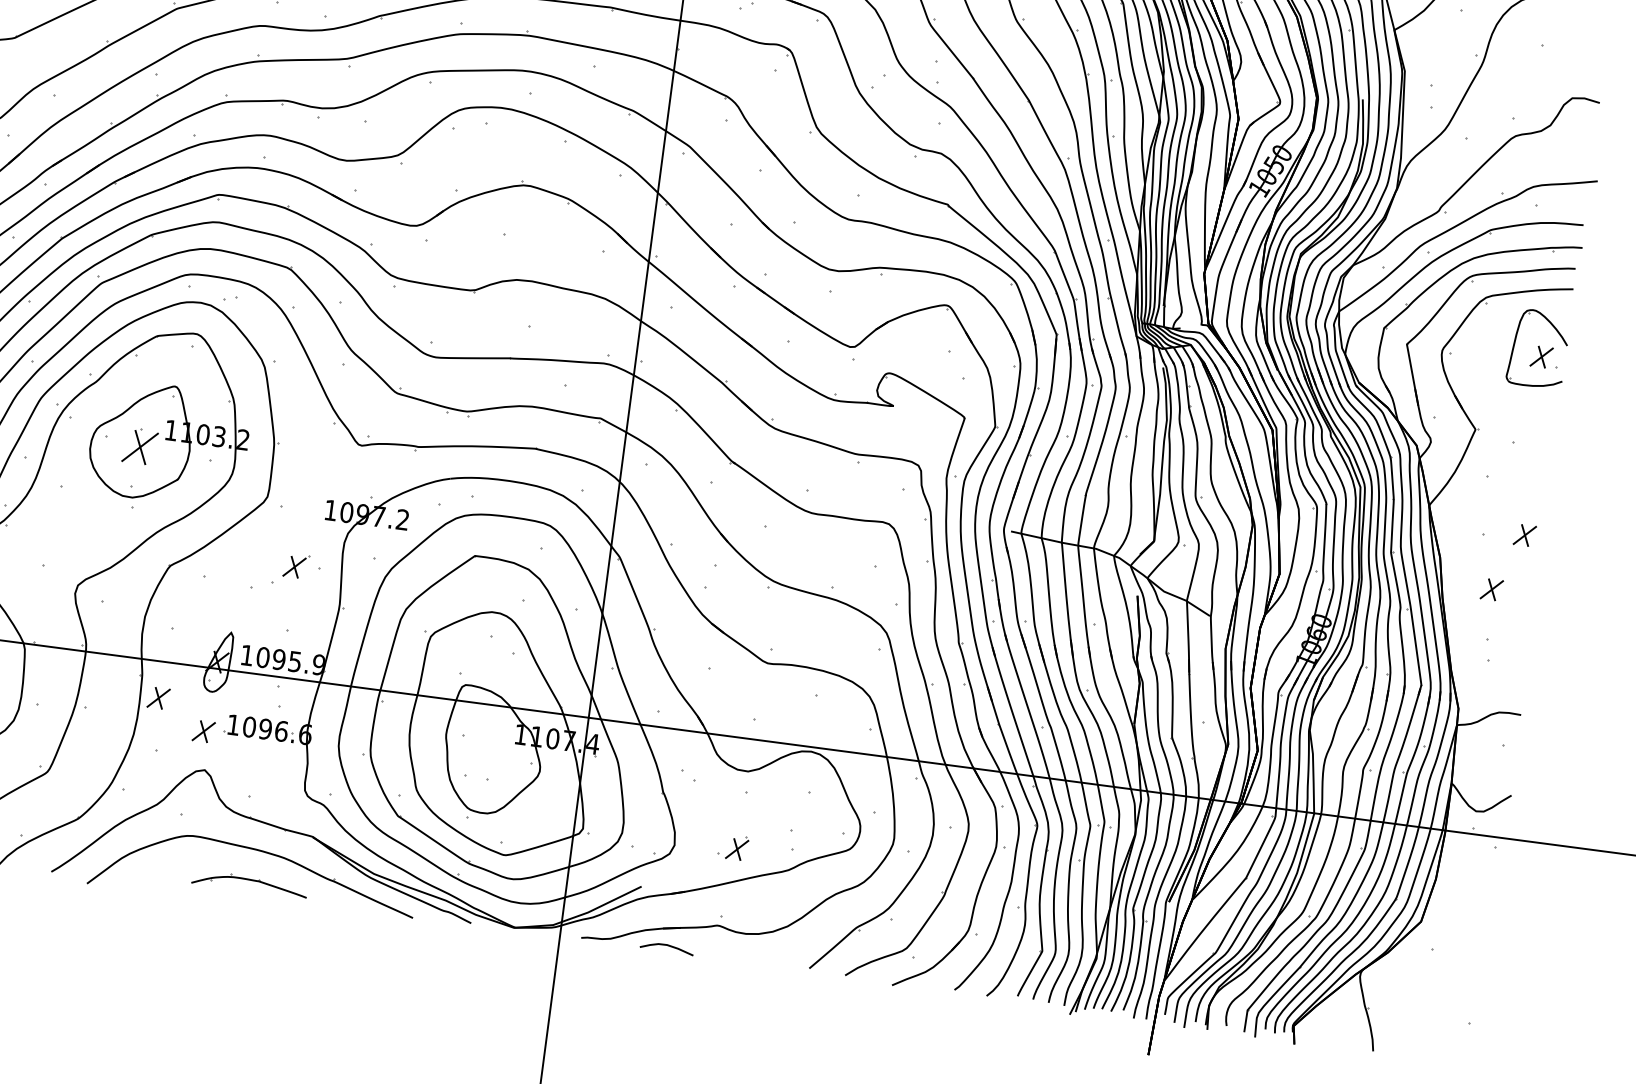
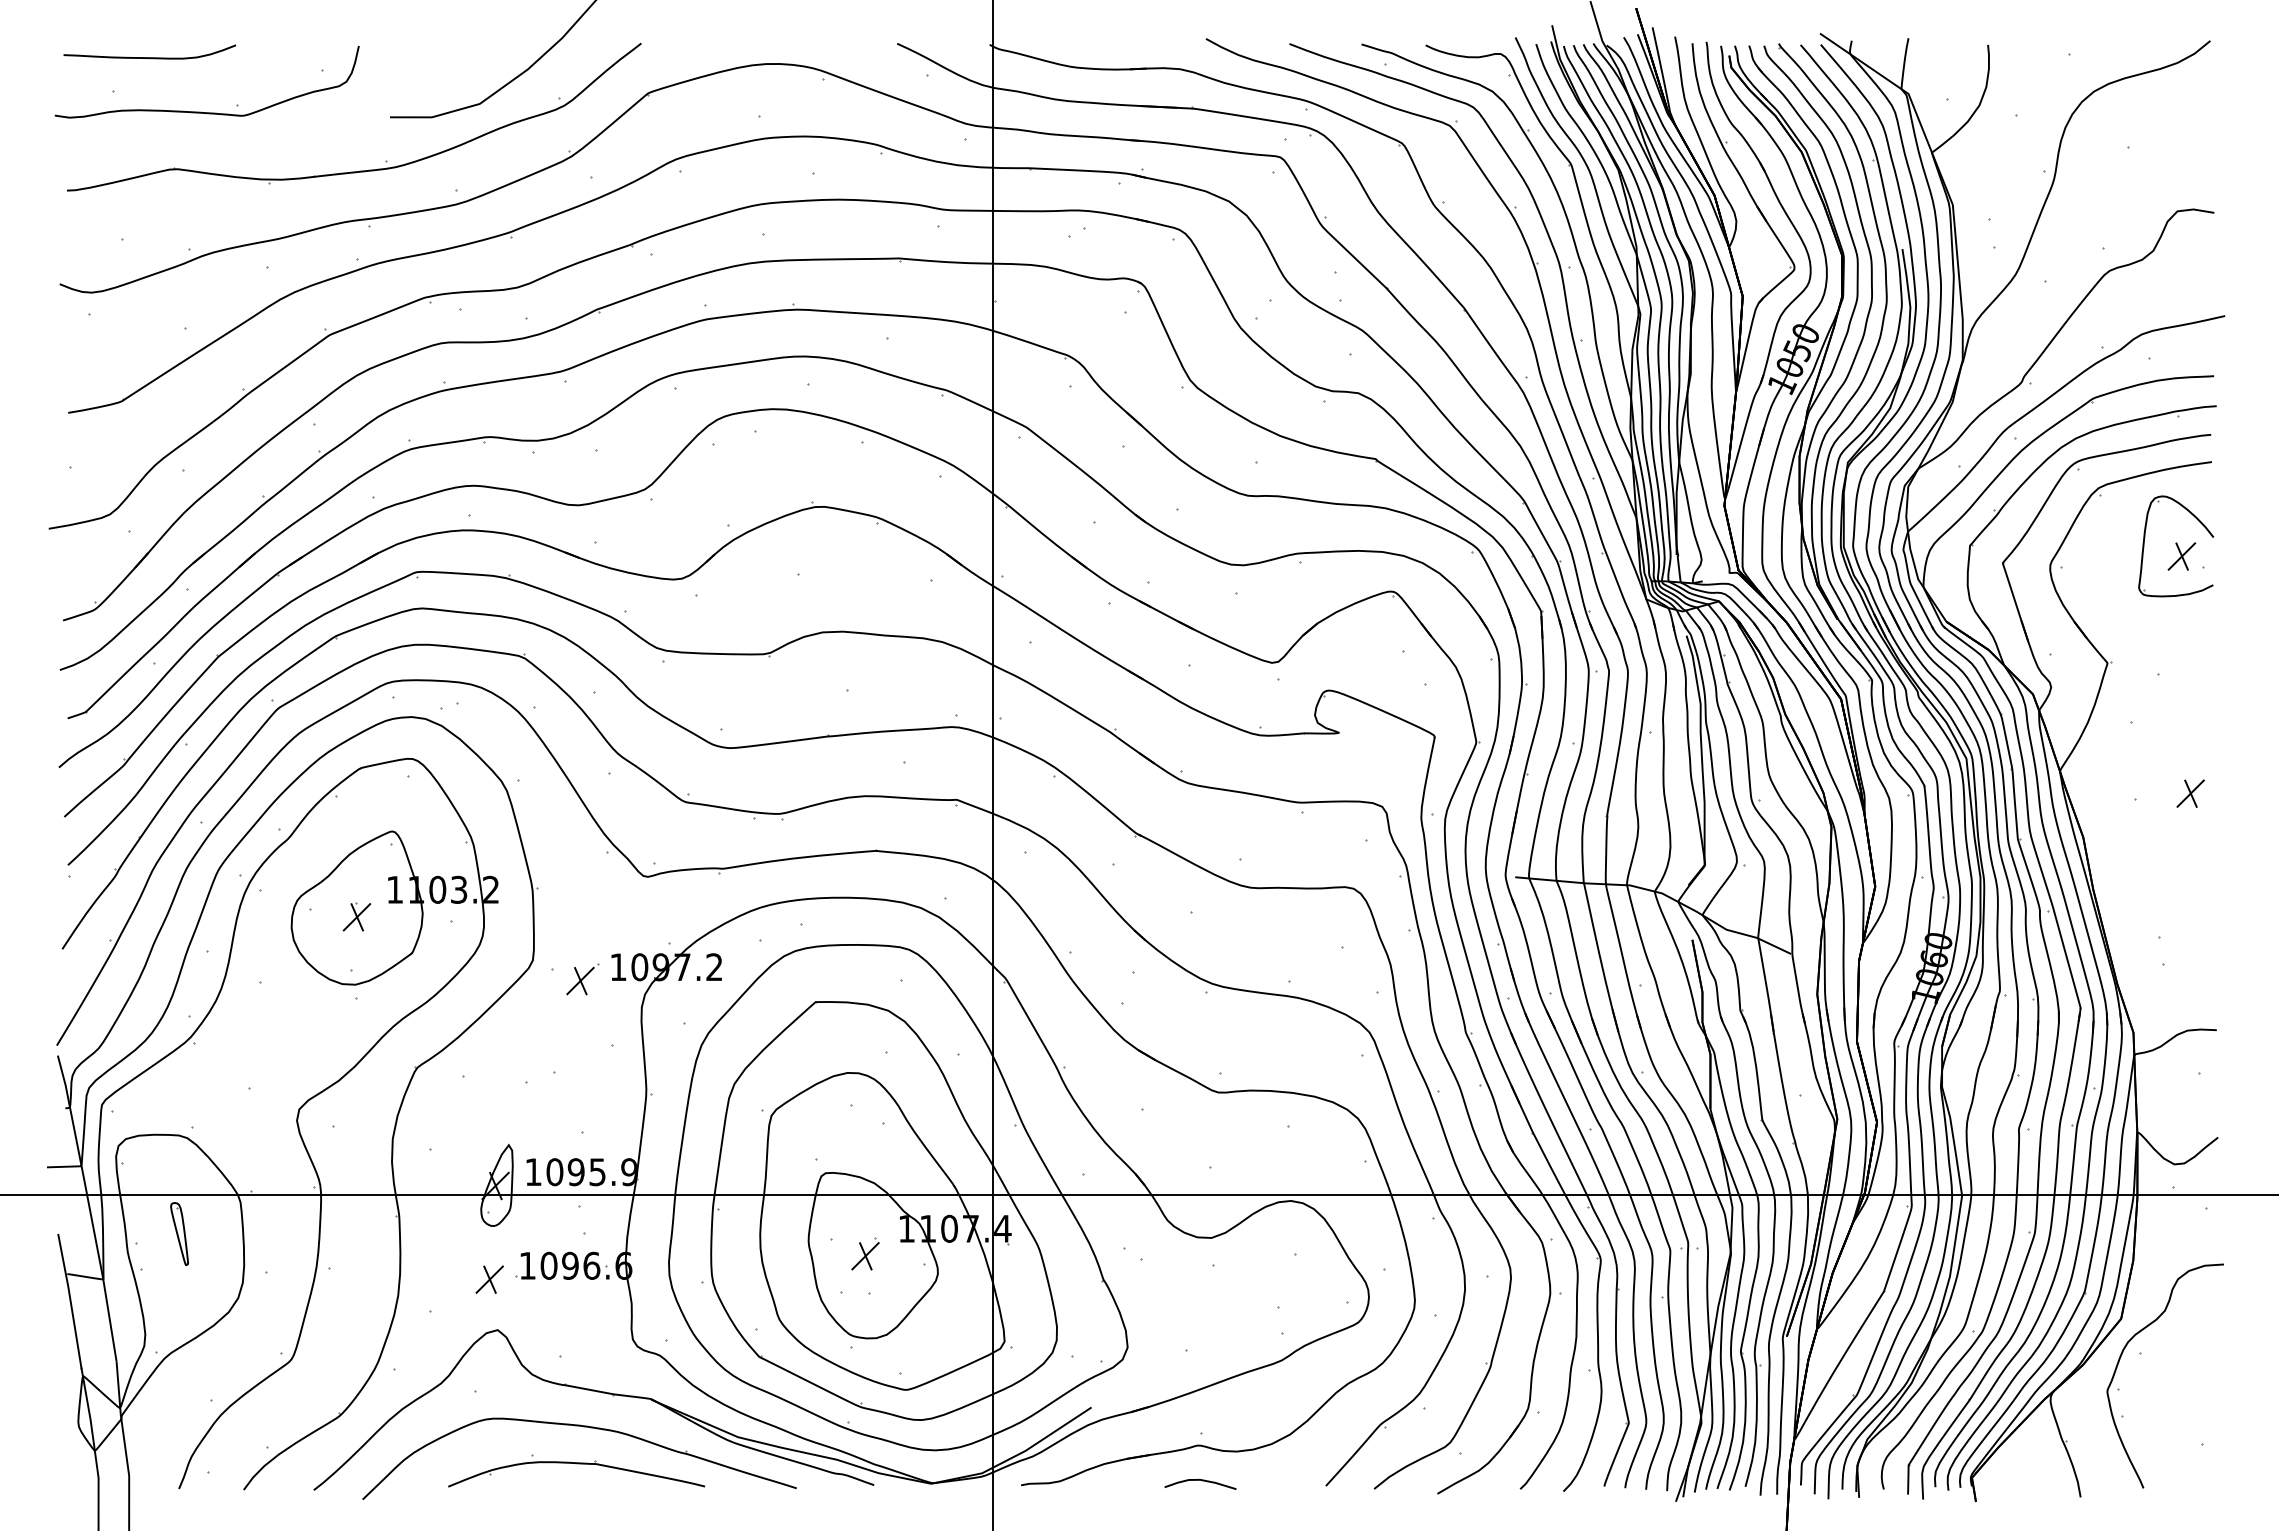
part: (139, 446) -> (356, 916), size x0.62
part: (296, 566) -> (582, 979), moved
part: (1491, 589) -> (2156, 870), removed
part: (158, 698) -> (424, 1243), removed
part: (737, 847) -> (865, 1253), moved
part: (249, 883) -> (576, 1470), size x1.67
curve: (668, 946) -> (1202, 1481), moved
part: (1417, 950) -> (2121, 1357), added

